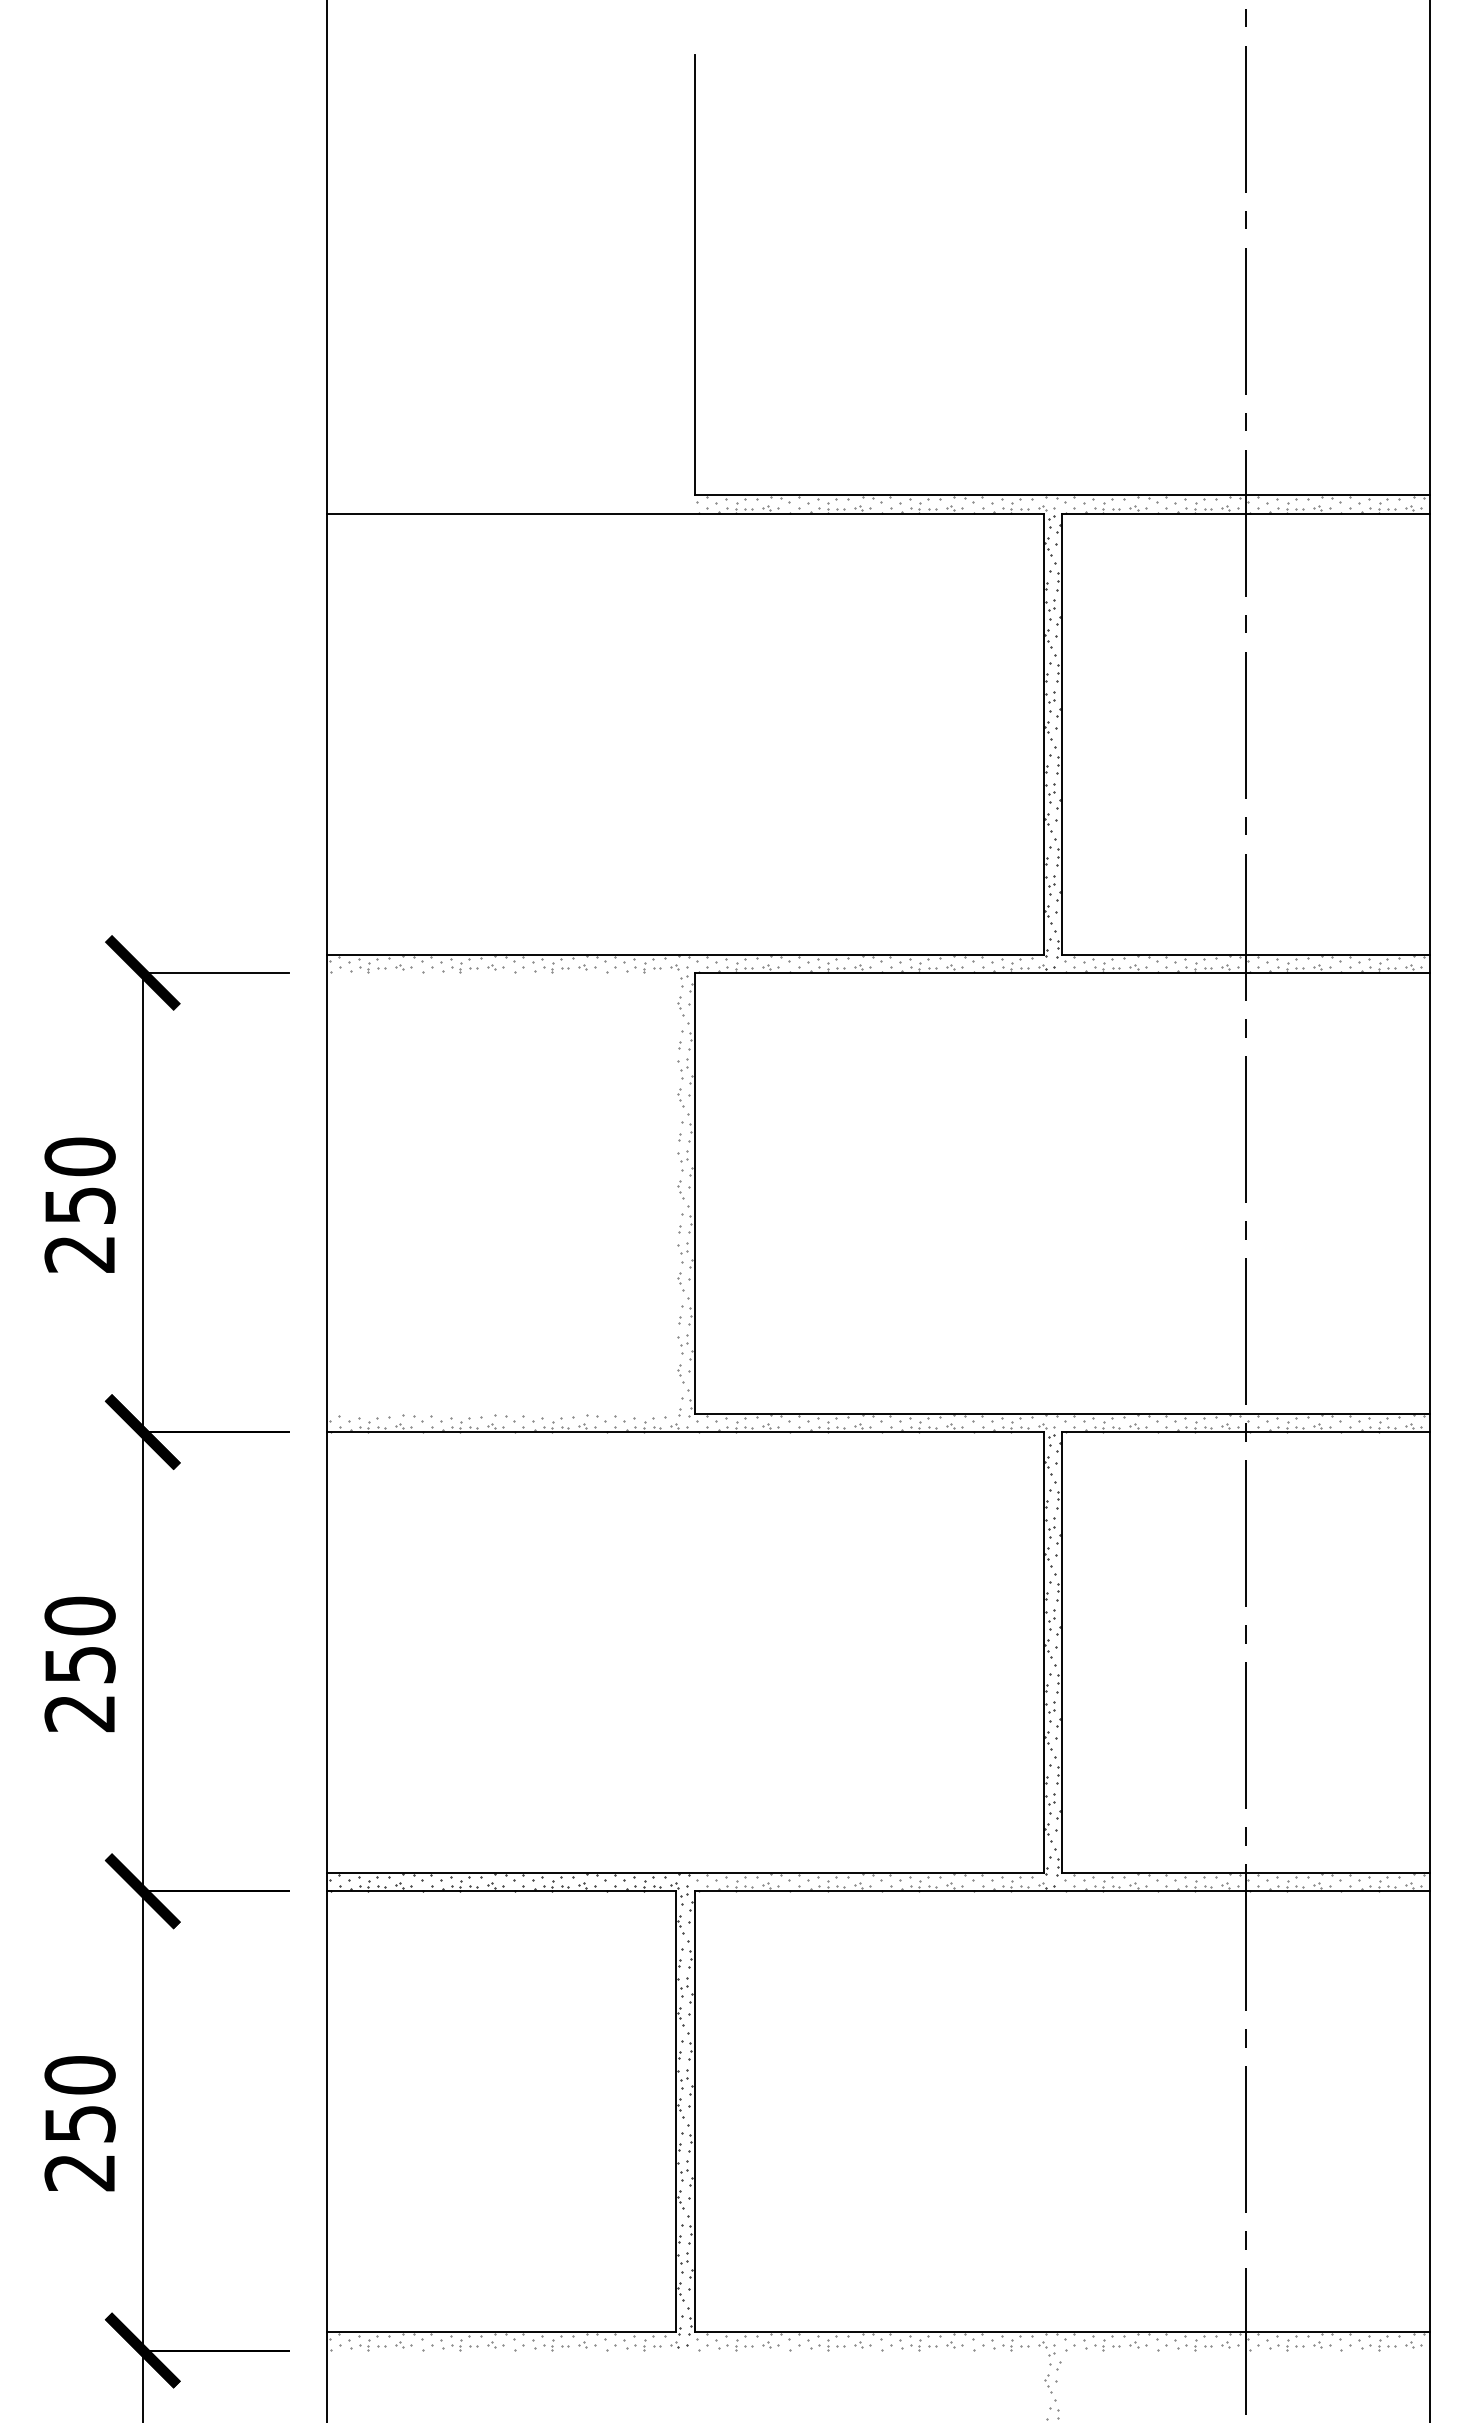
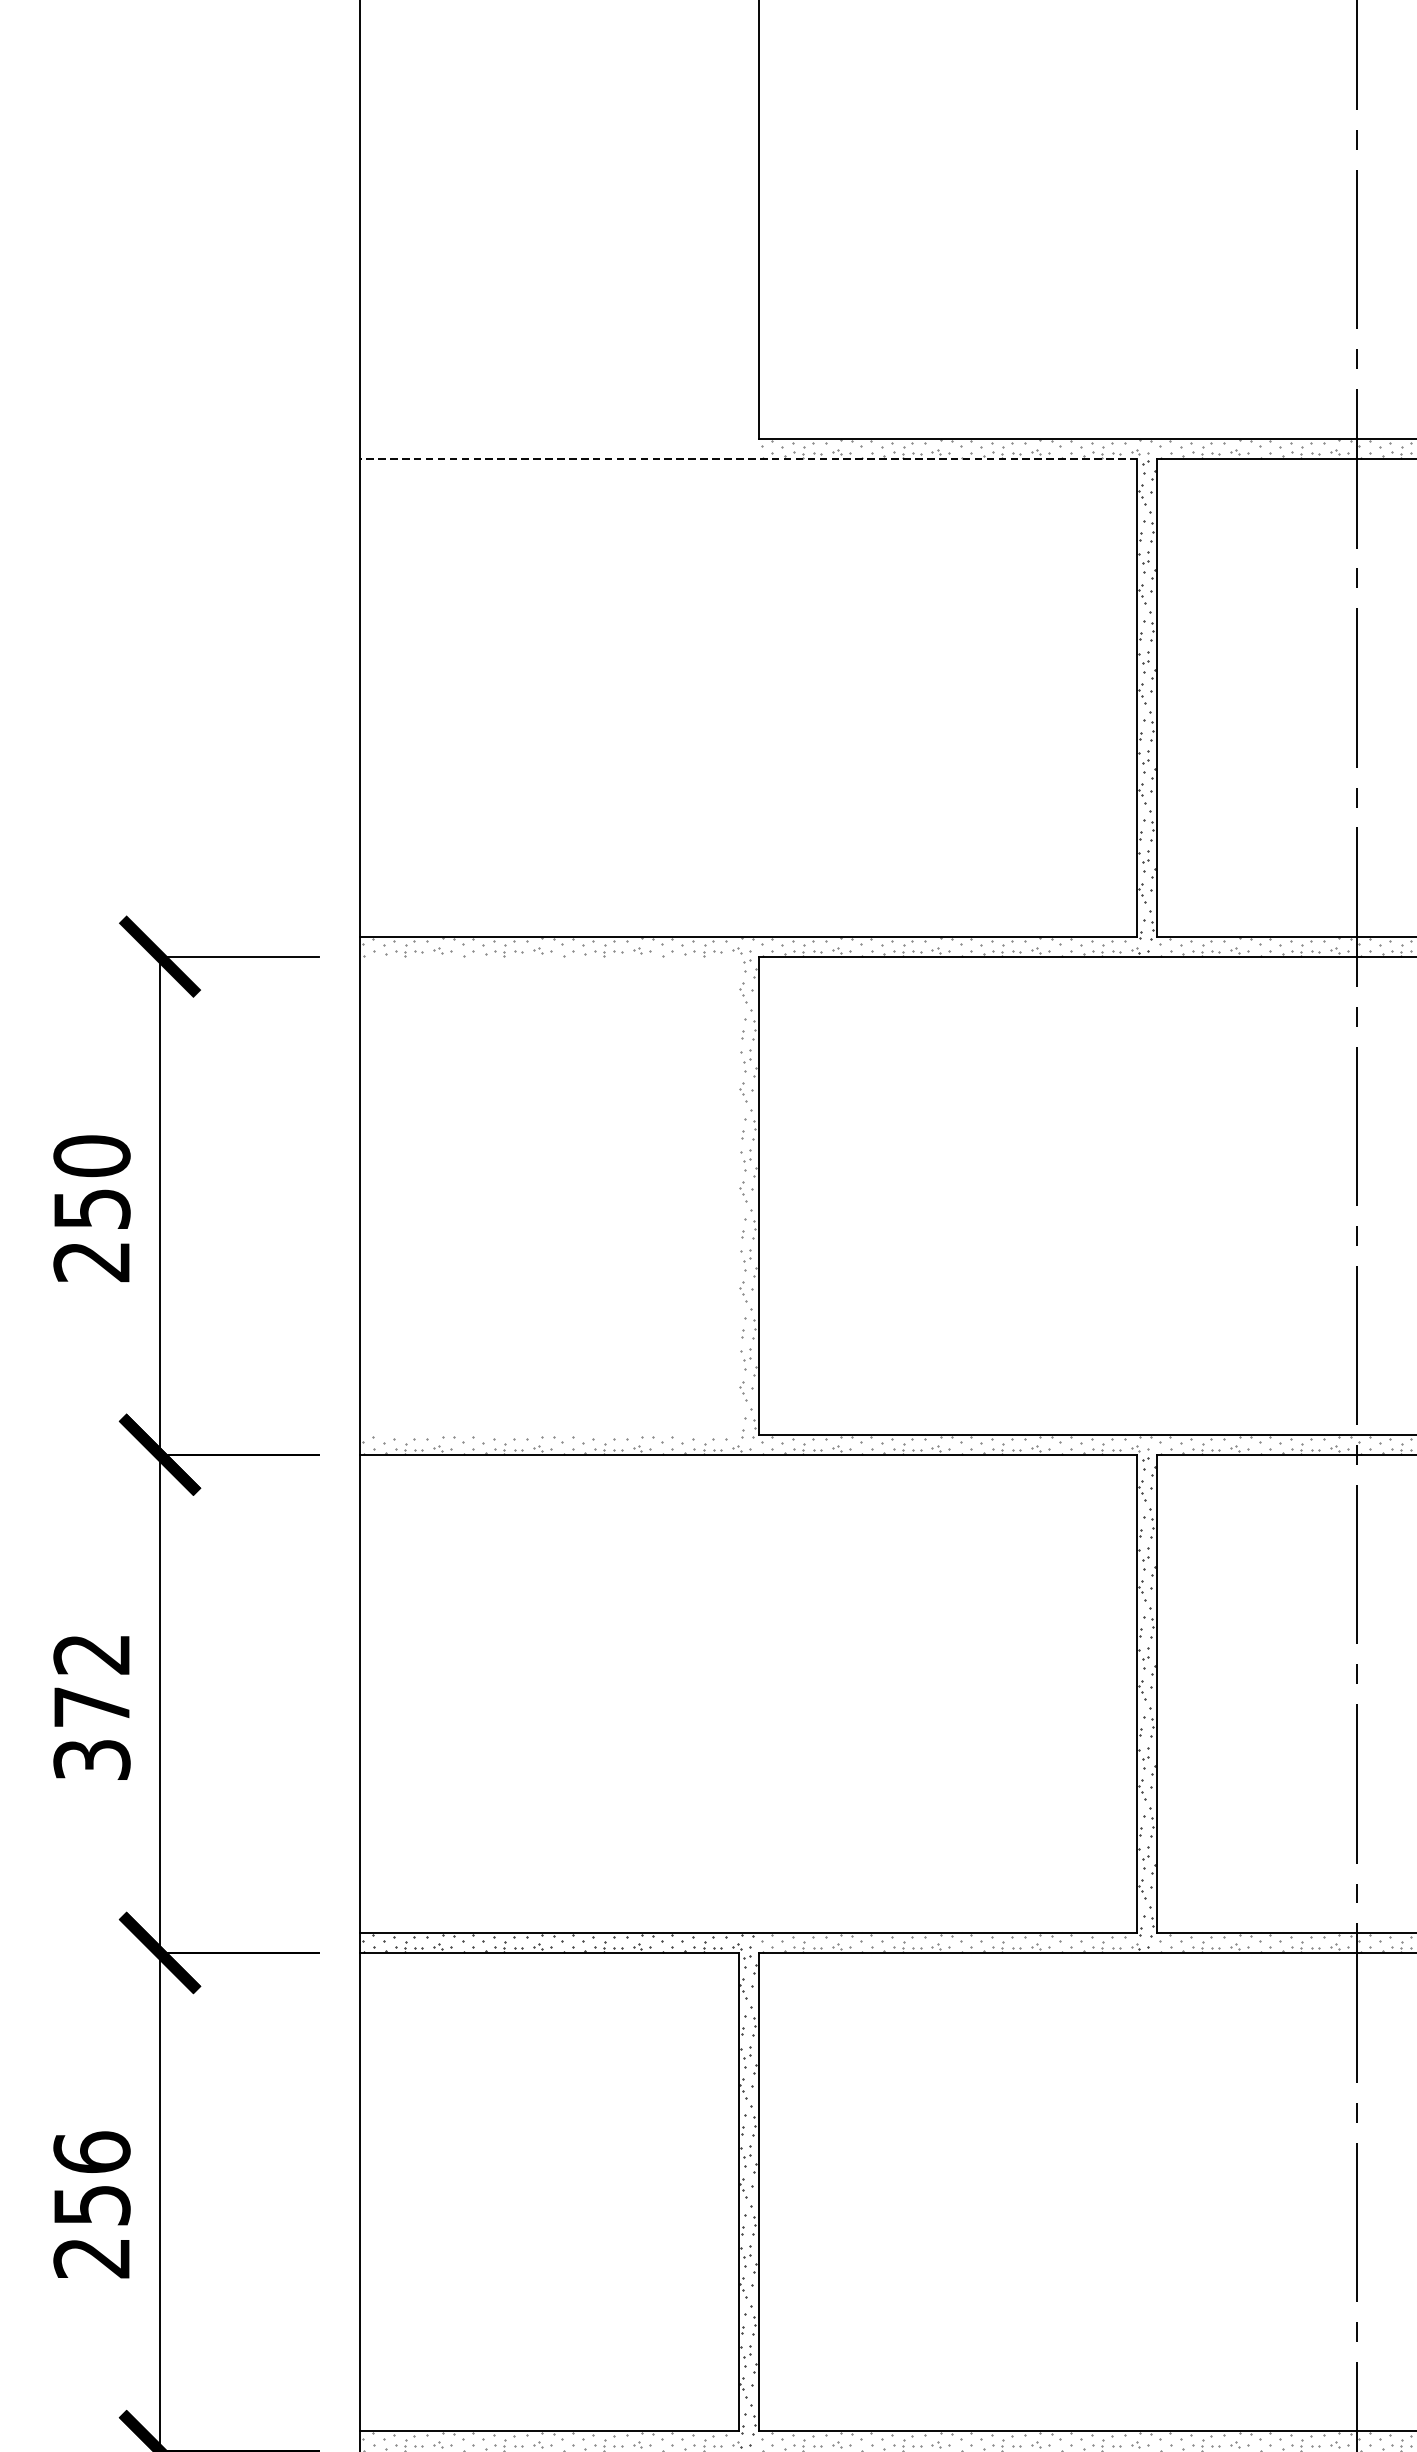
line: (685, 513) -> (748, 458), solid -> dashed
text: (79, 1664) -> (91, 1706), 250 -> 372
text: (79, 2074) -> (91, 2151), 250 -> 256

